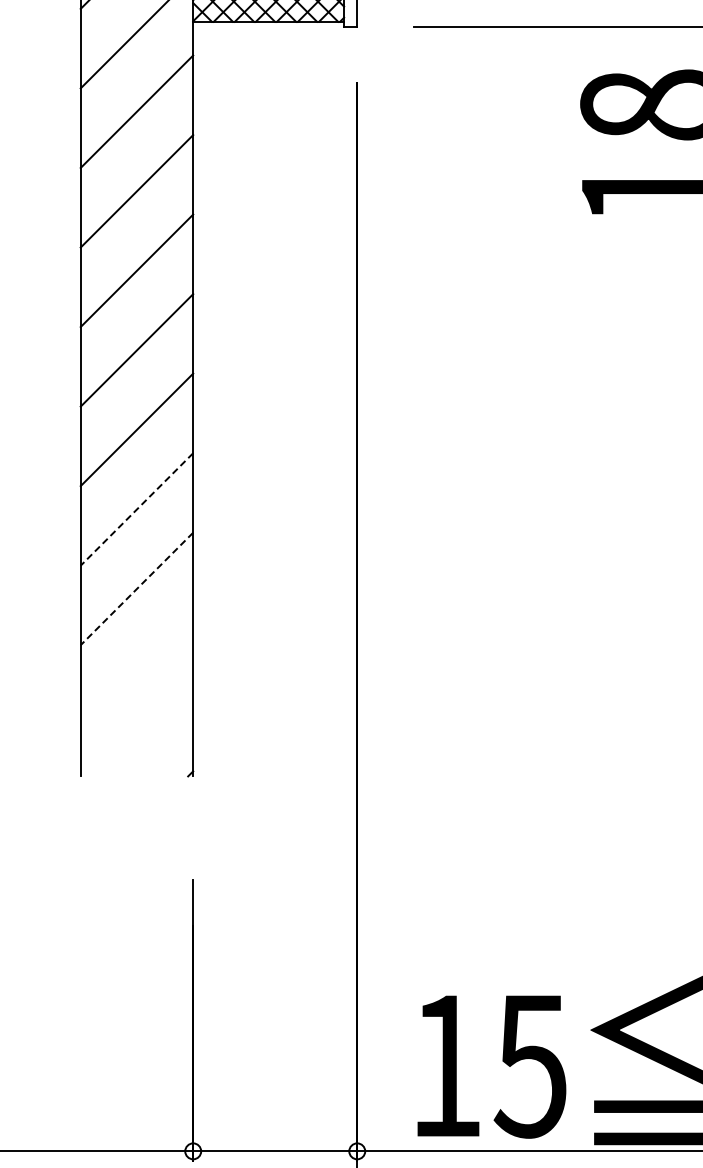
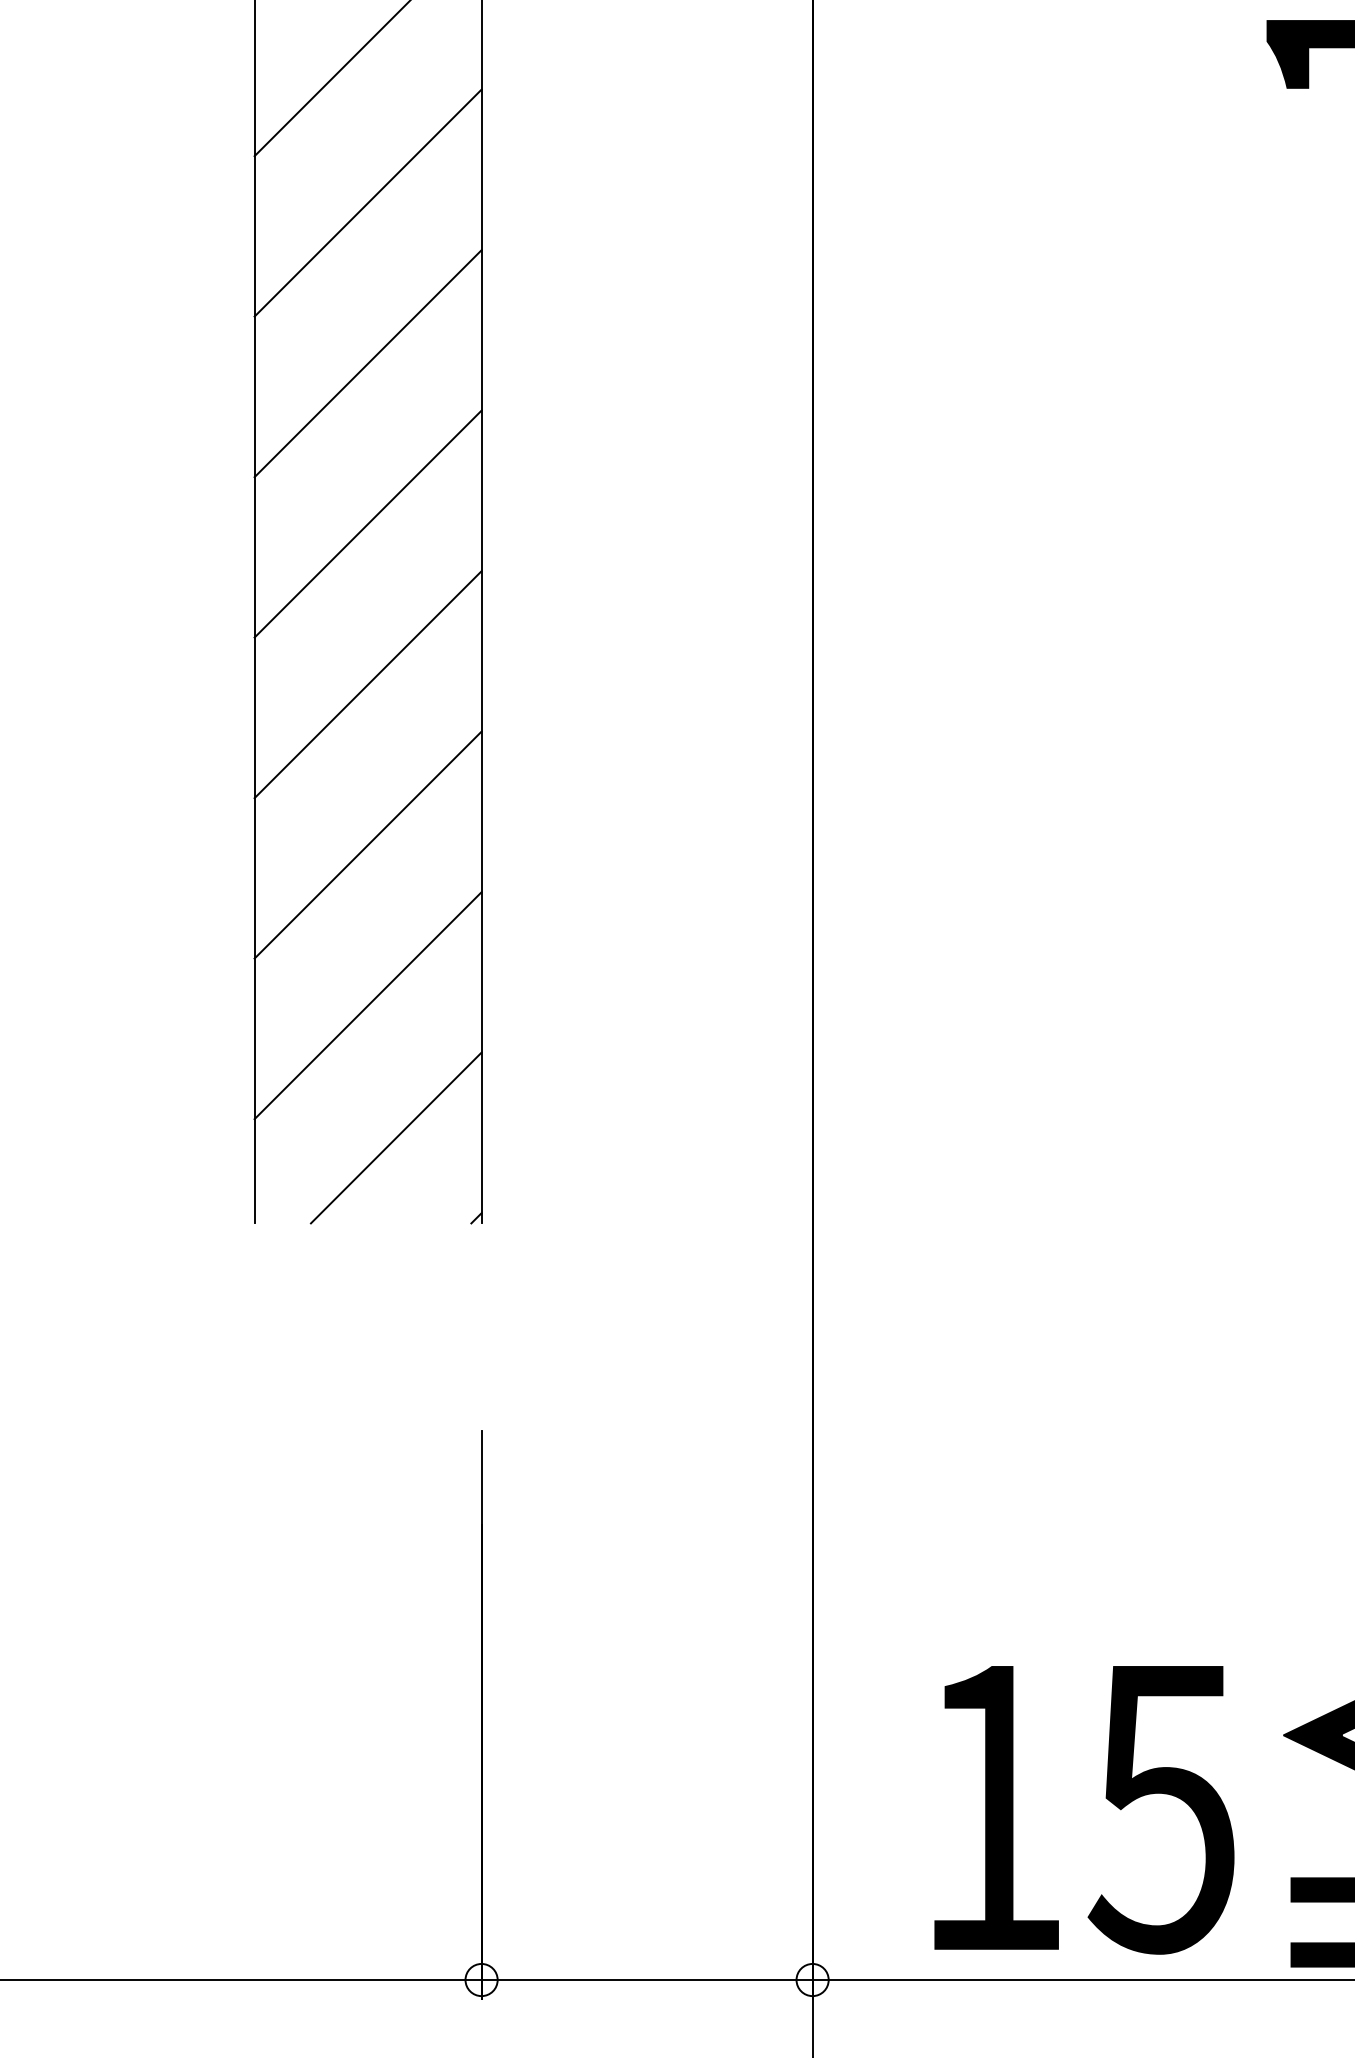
line: (136, 509) -> (367, 684), dashed -> solid
line: (136, 588) -> (367, 844), dashed -> solid
line: (136, 668) -> (367, 1005), added
line: (150, 733) -> (395, 1136), added

